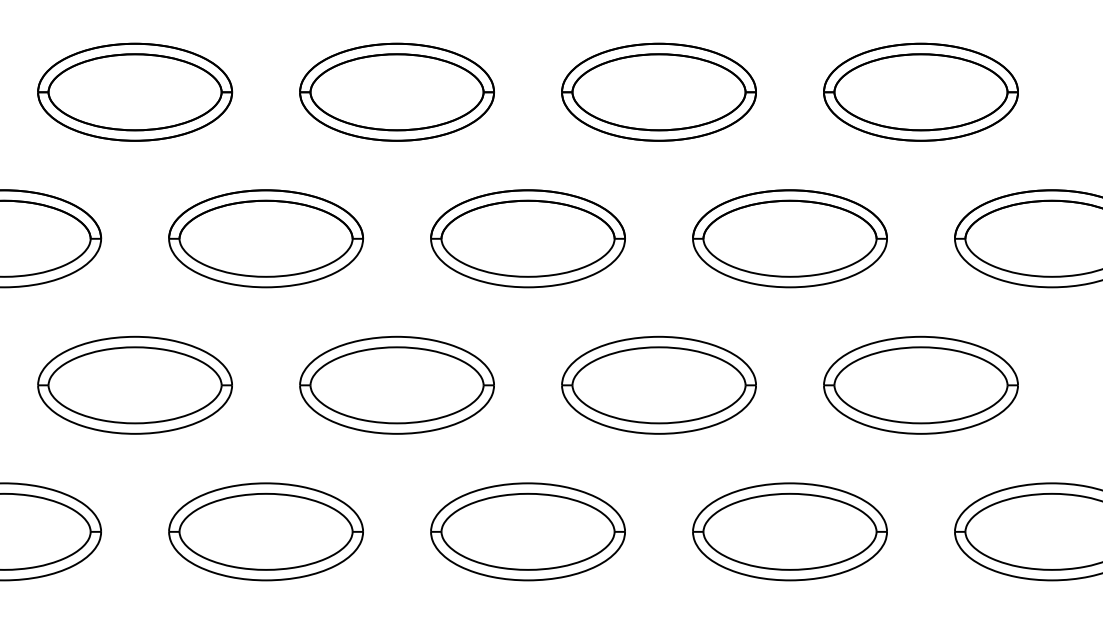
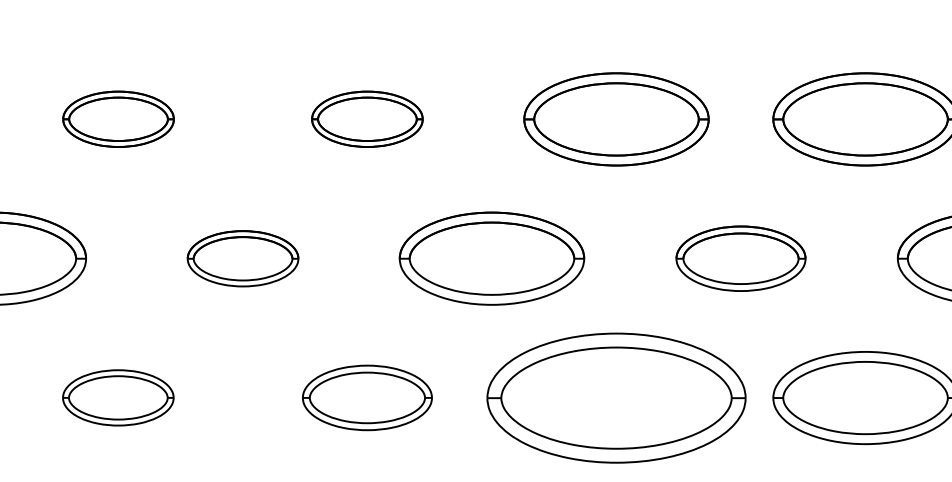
part: (135, 91) -> (118, 118), size x0.6
part: (396, 91) -> (366, 118), size x0.6
part: (266, 238) -> (243, 258), size x0.6
part: (789, 238) -> (740, 258), size x0.7
part: (134, 384) -> (117, 397), size x0.6
part: (396, 384) -> (366, 397), size x0.7
part: (658, 384) -> (615, 397), size x1.4

